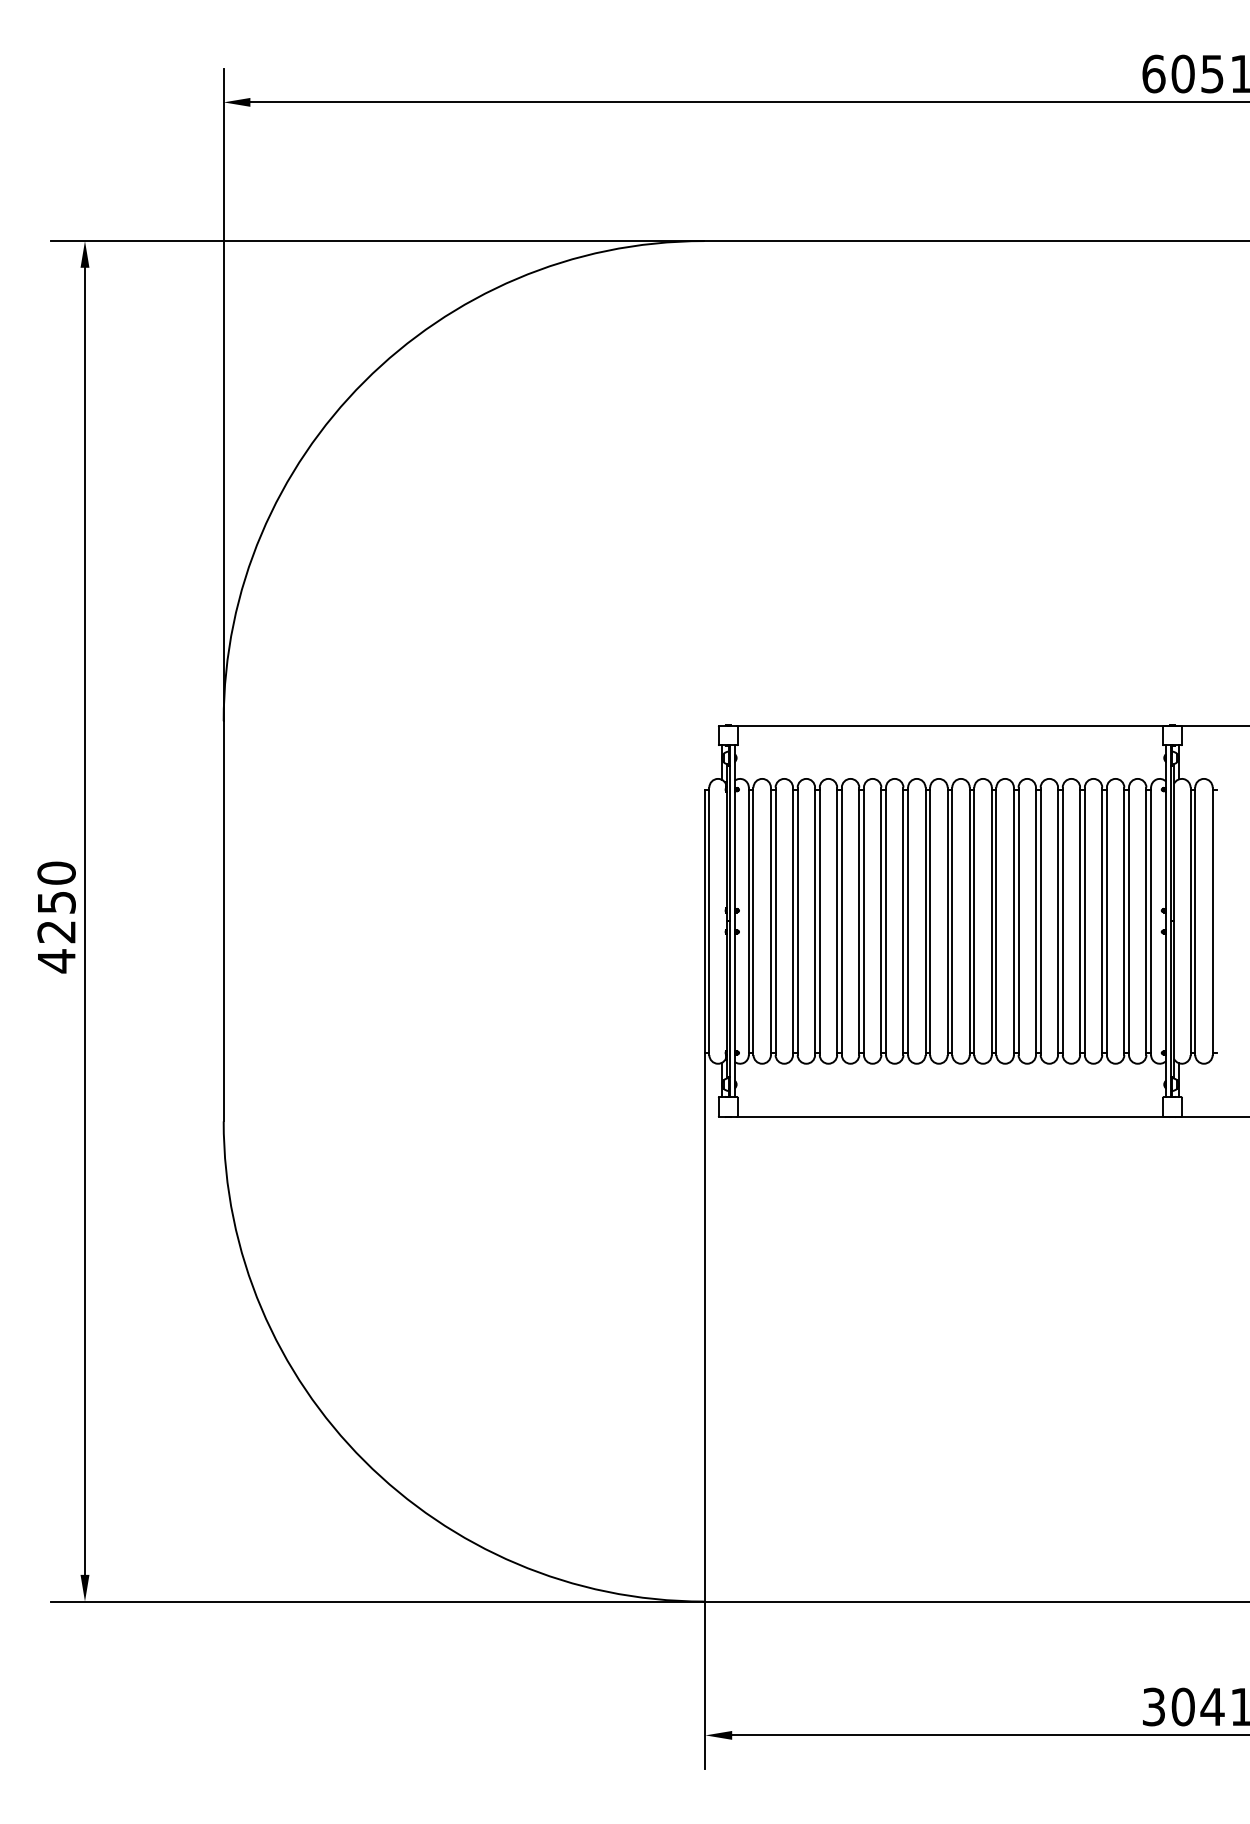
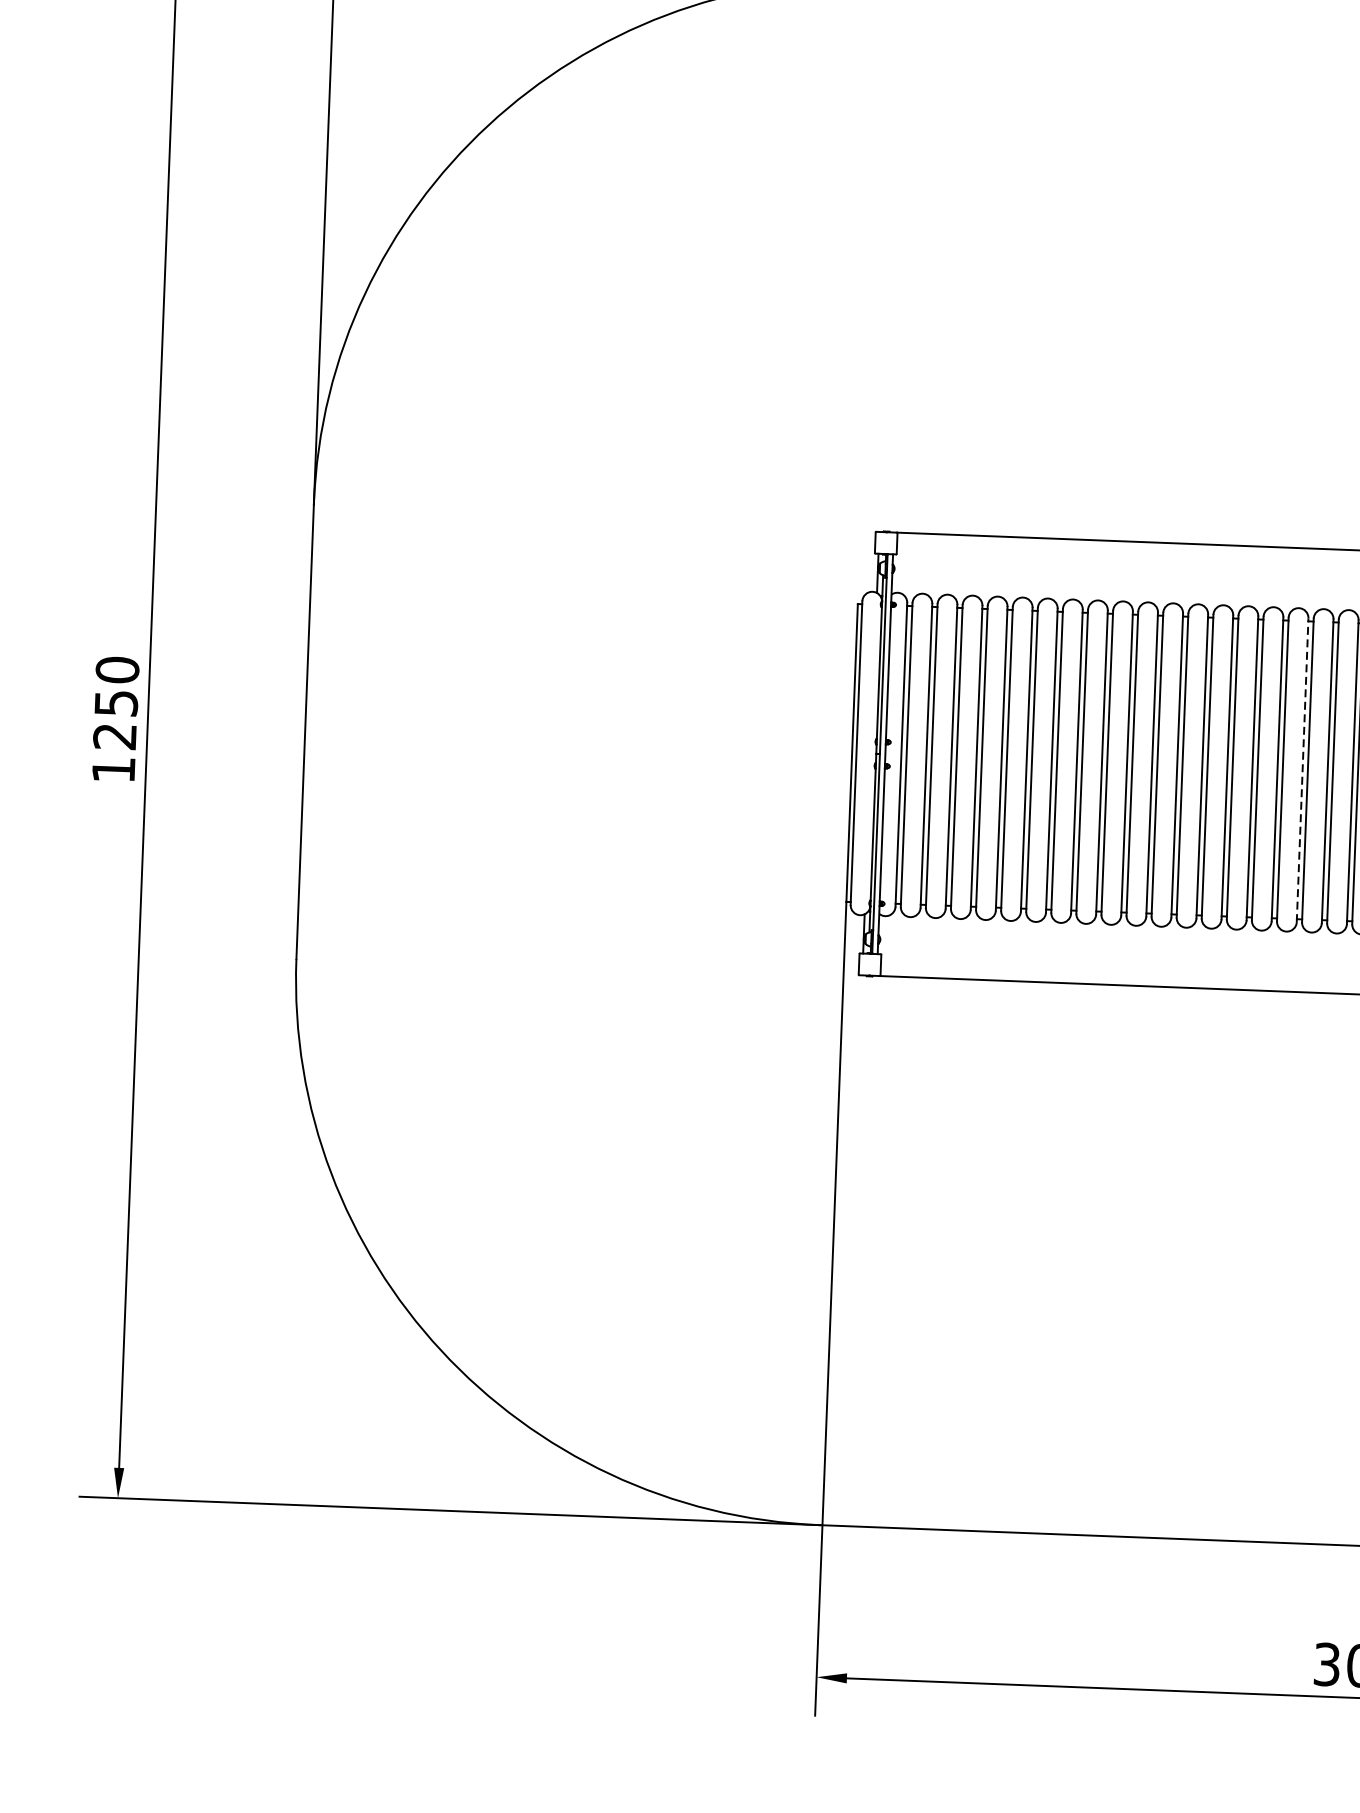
line: (1102, 921) -> (1302, 770), solid -> dashed
text: (56, 961) -> (113, 770), 4250 -> 1250

